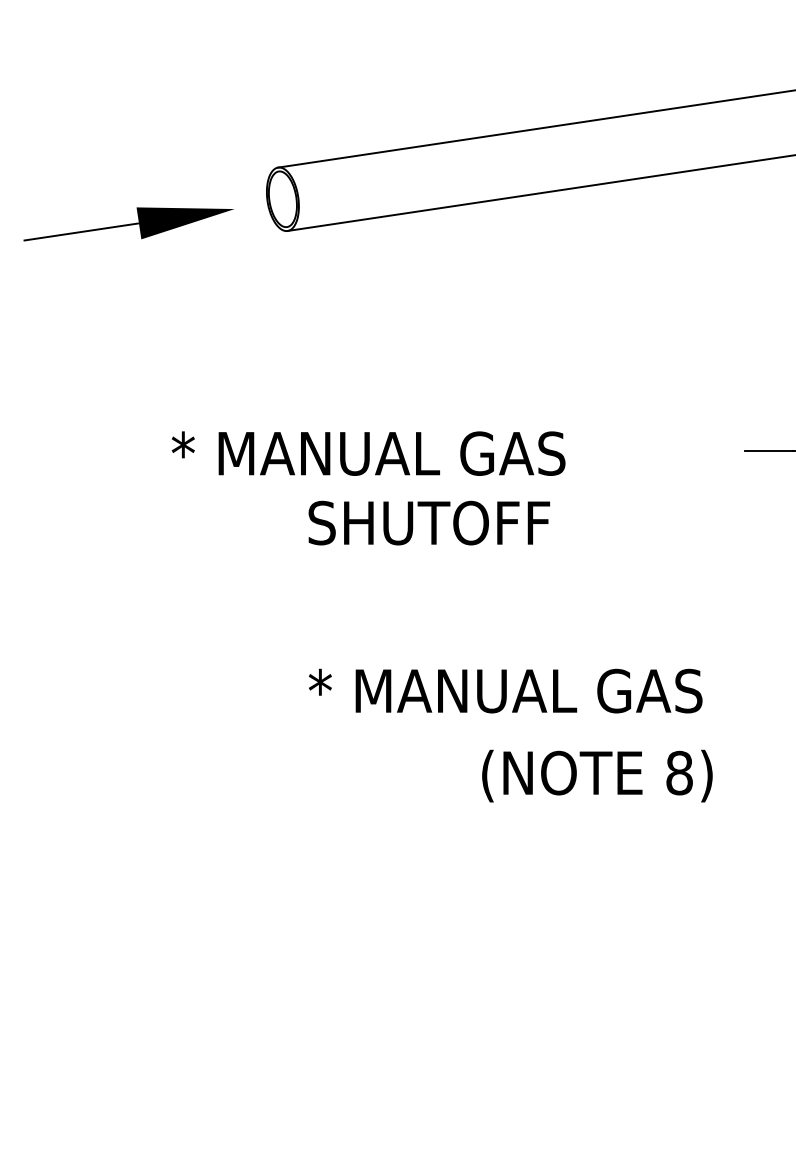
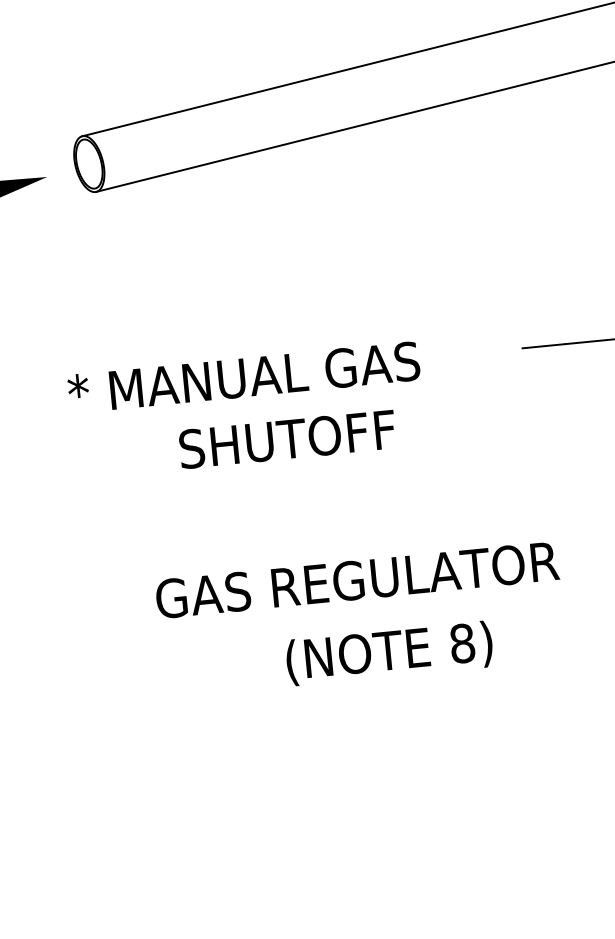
text: (368, 453) -> (243, 377), moved
text: (429, 522) -> (287, 438), moved
text: (534, 690) -> (356, 579), * MANUAL GAS -> GAS REGULATOR
text: (597, 775) -> (389, 652), moved

